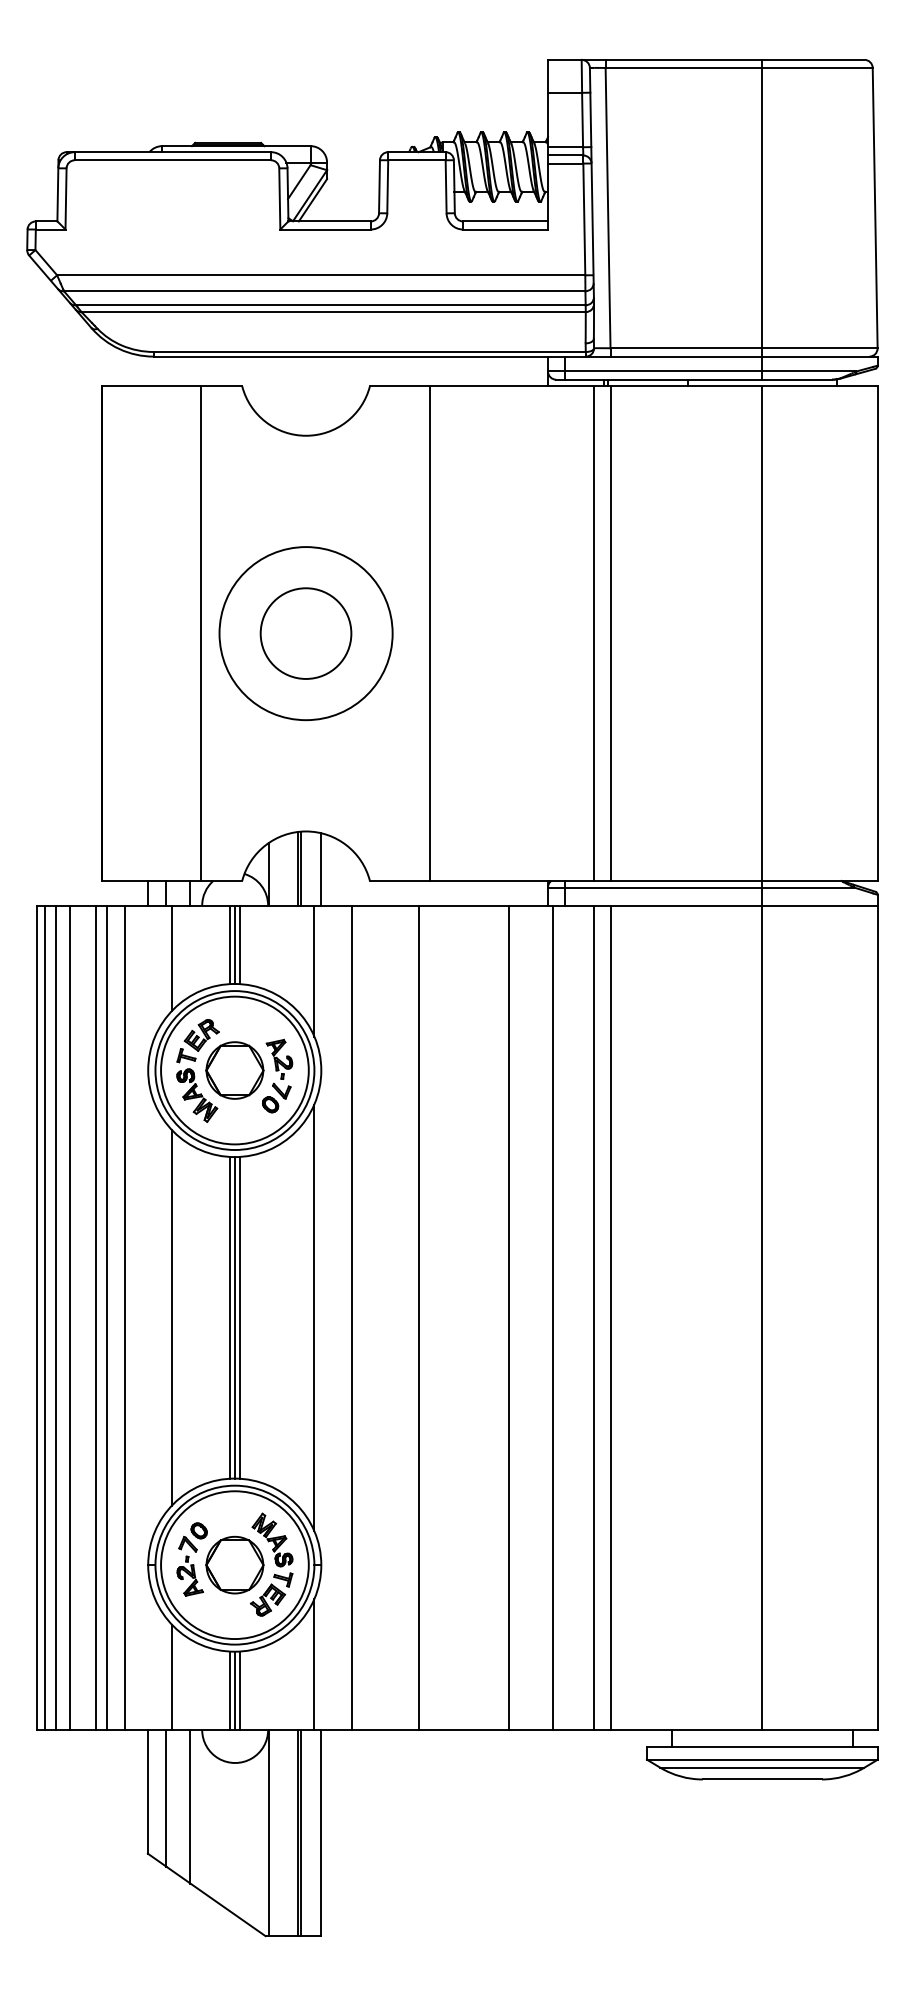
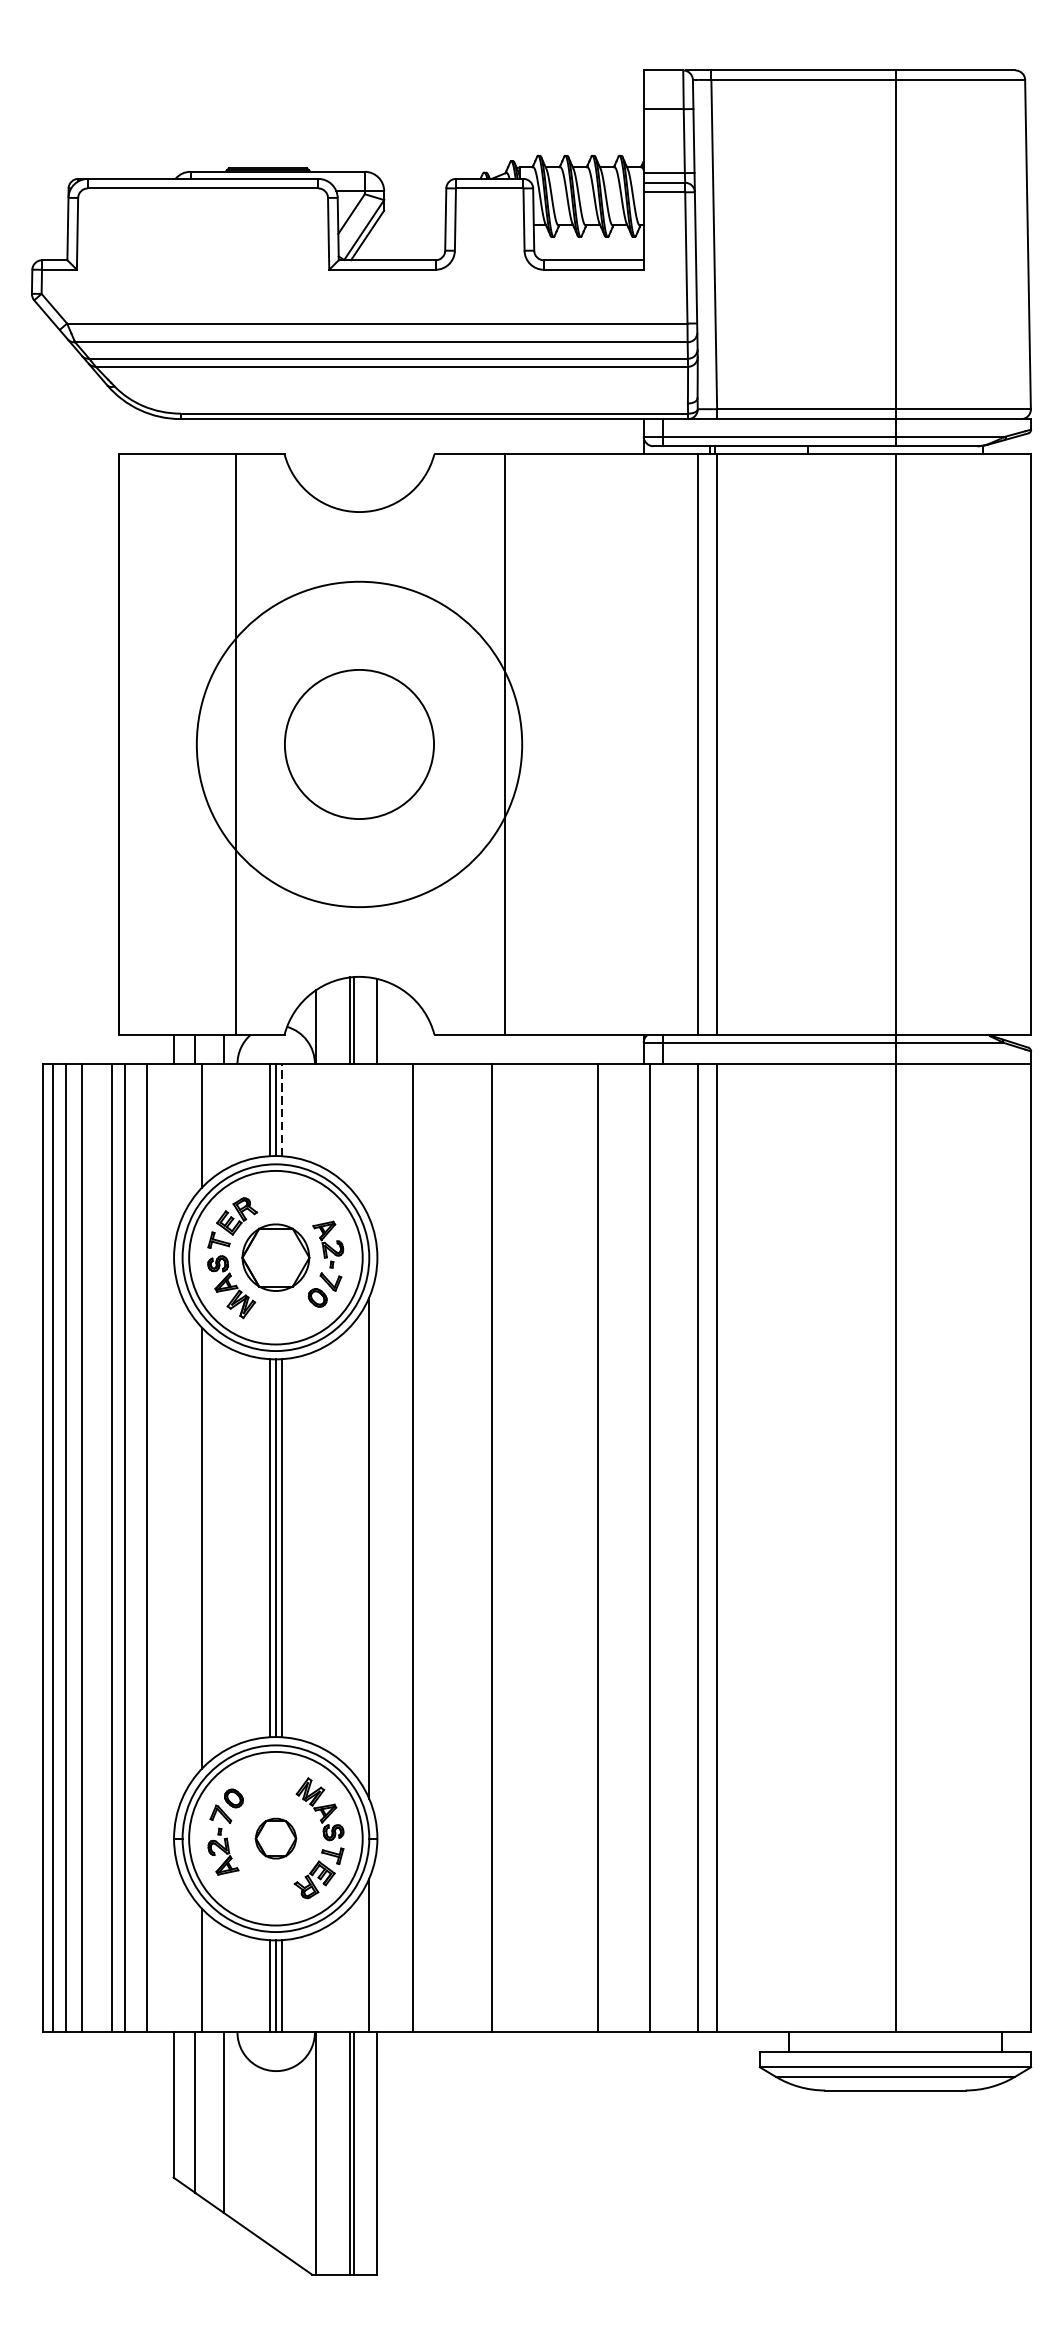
circle: (305, 633) -> (358, 744), size x1.4
circle: (305, 633) -> (358, 744), size x1.6
line: (239, 944) -> (281, 1109), solid -> dashed
line: (314, 970) -> (369, 1140), removed
part: (234, 1564) -> (275, 1837), size x0.6

